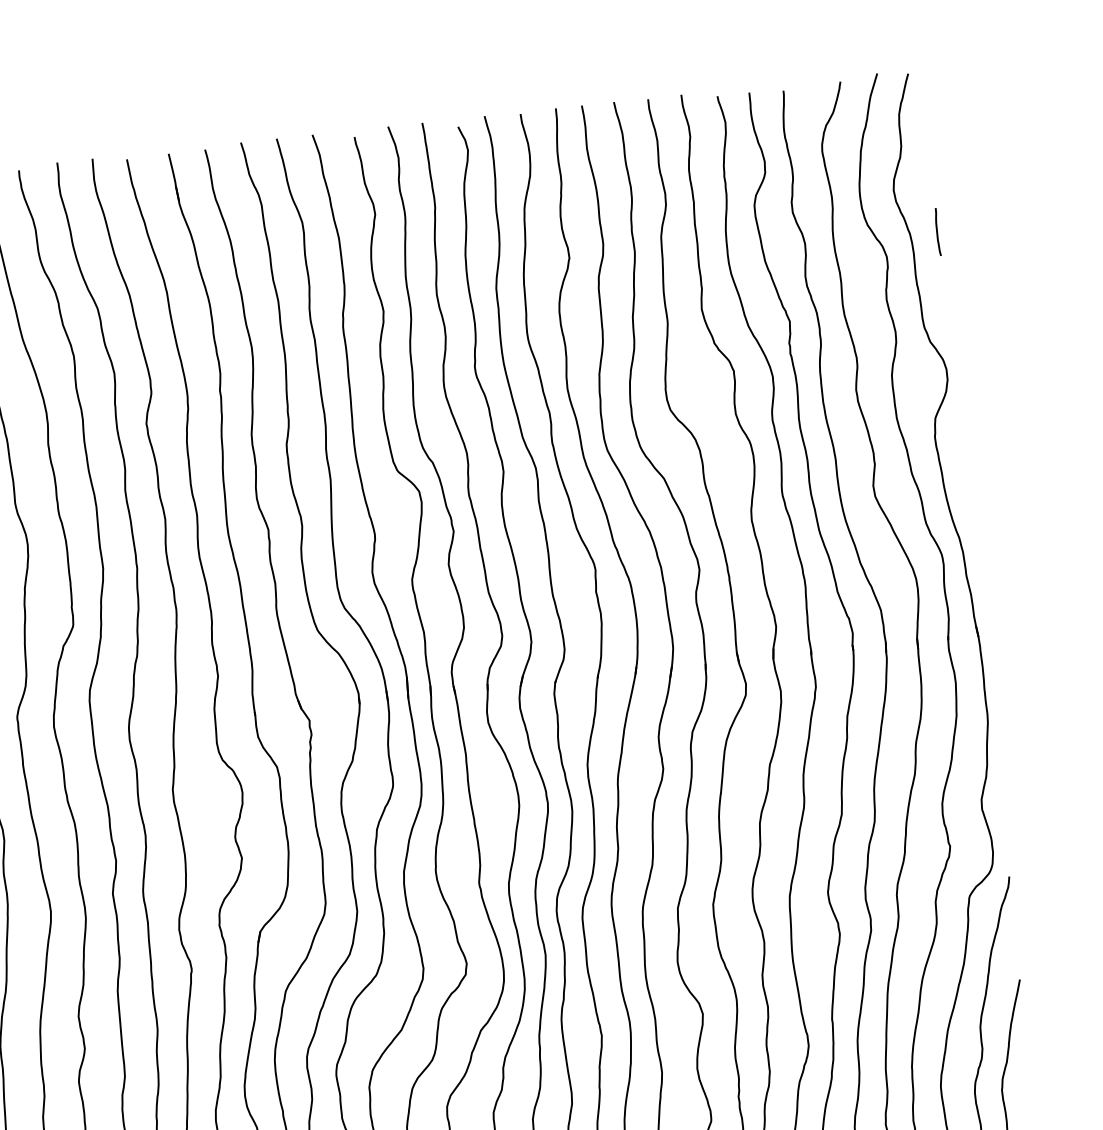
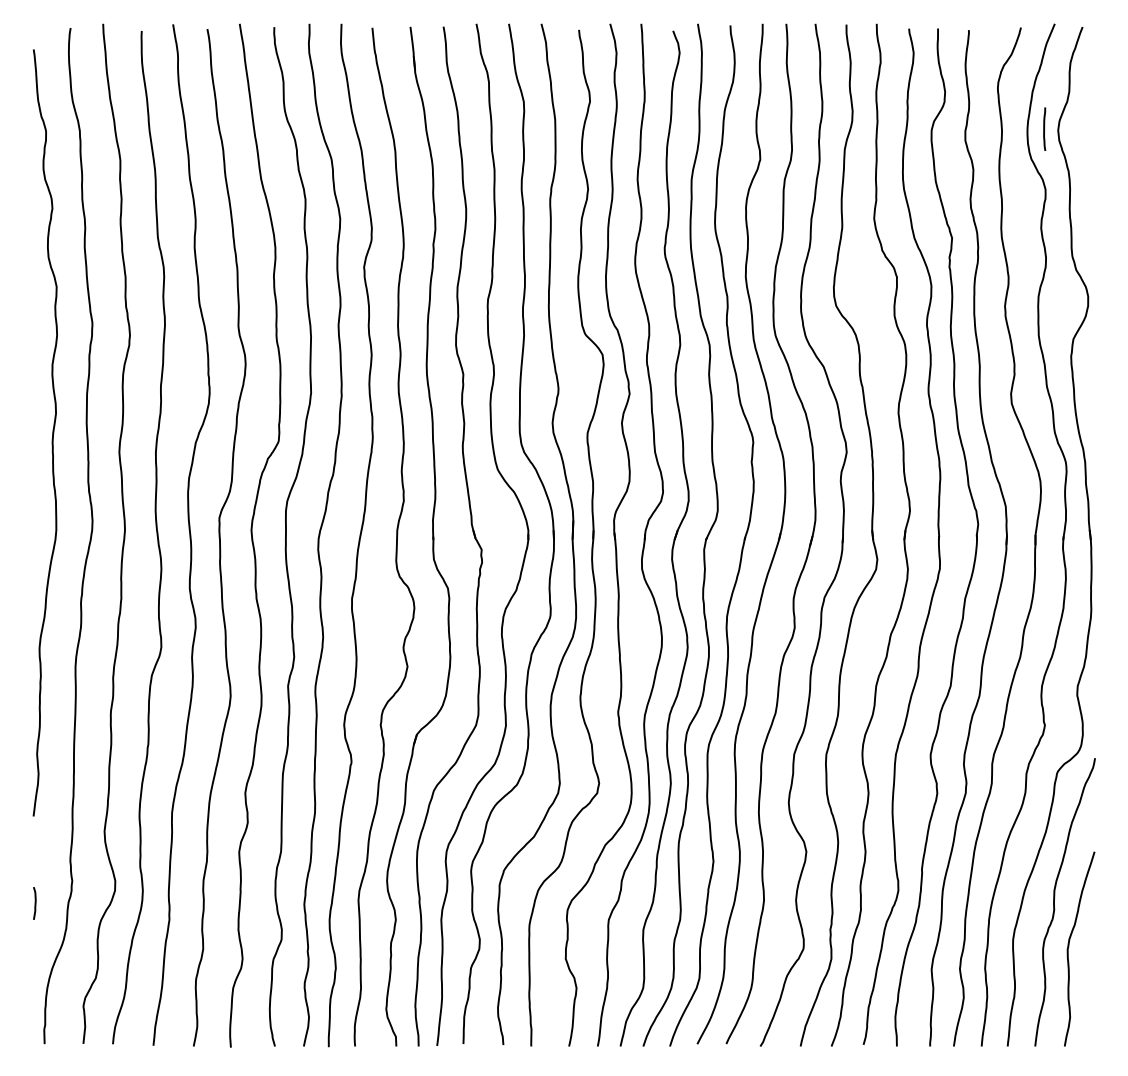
line: (937, 231) -> (1044, 128), moved

